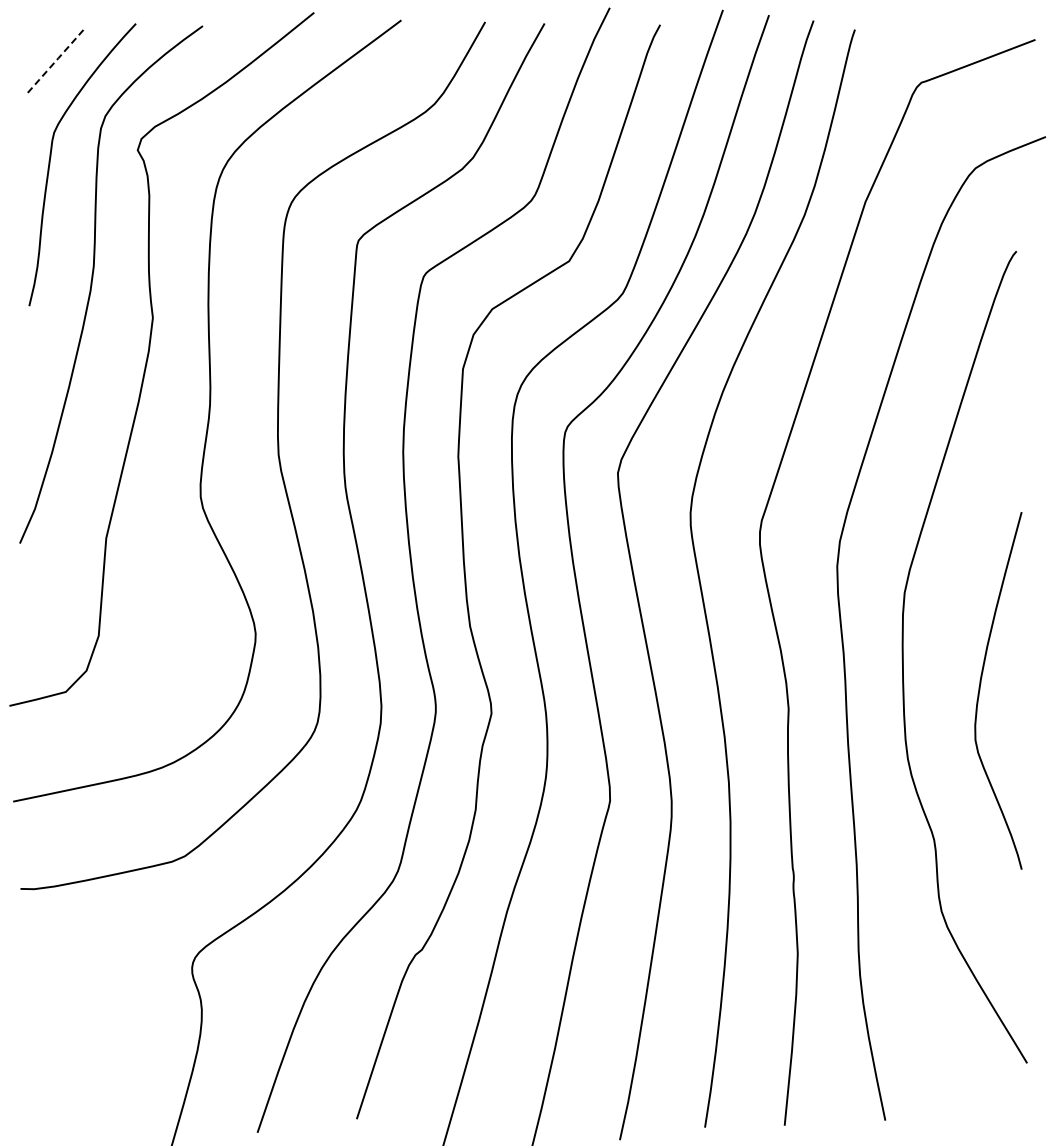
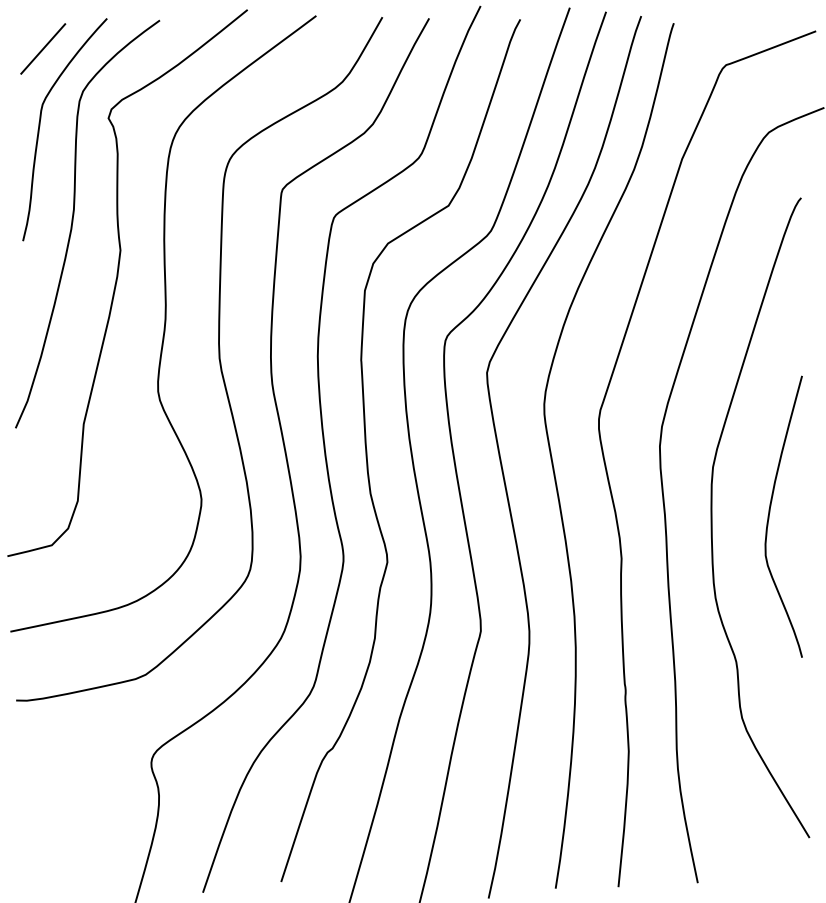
line: (54, 62) -> (42, 49), dashed -> solid
curve: (980, 690) -> (769, 516), moved

